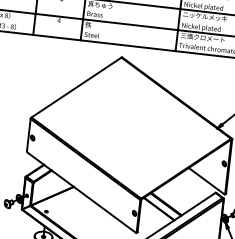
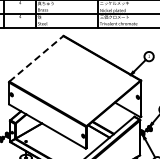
line: (76, 87) -> (36, 58), solid -> dashed

